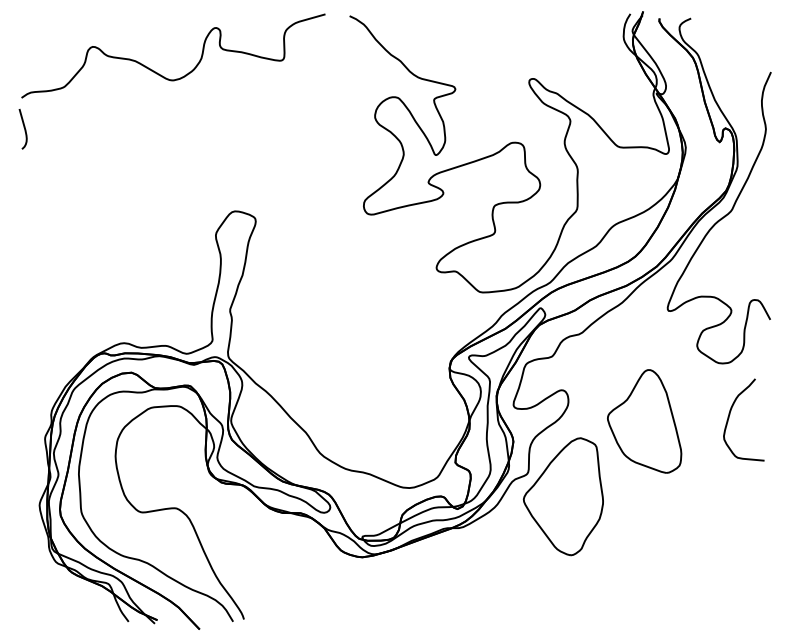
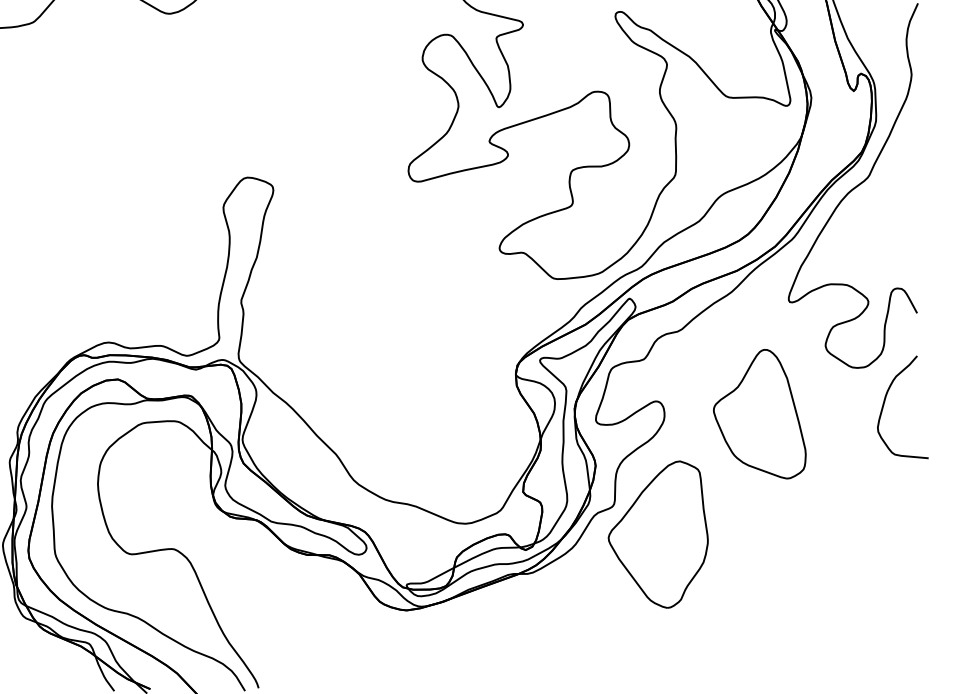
curve: (730, 414) -> (886, 400), moved
part: (644, 421) -> (759, 414), moved

